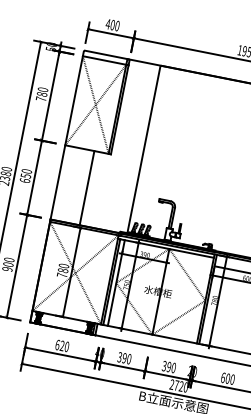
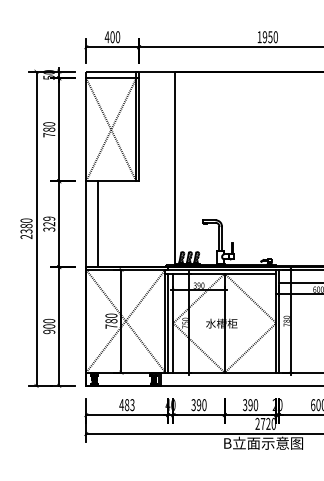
text: (26, 175) -> (49, 223), 650 -> 329
line: (86, 188) -> (97, 224), moved
text: (61, 346) -> (126, 405), 620 -> 483

